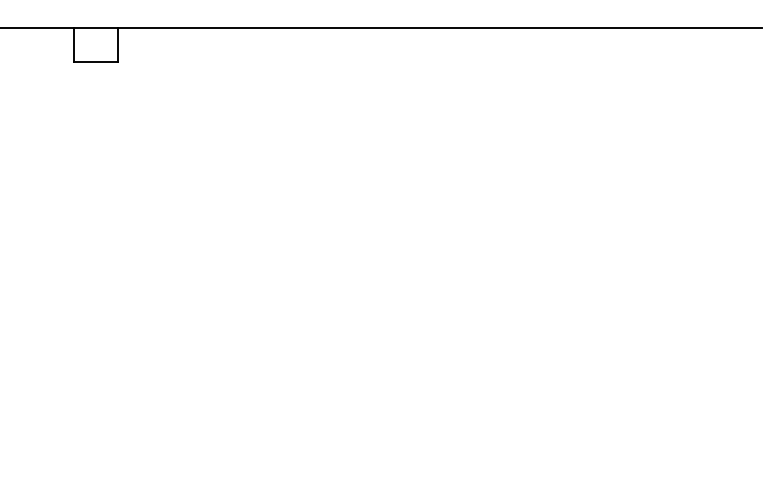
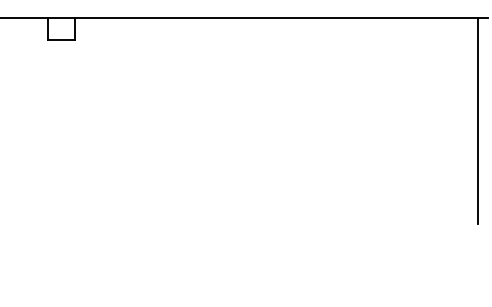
line: (745, 187) -> (477, 120), added

